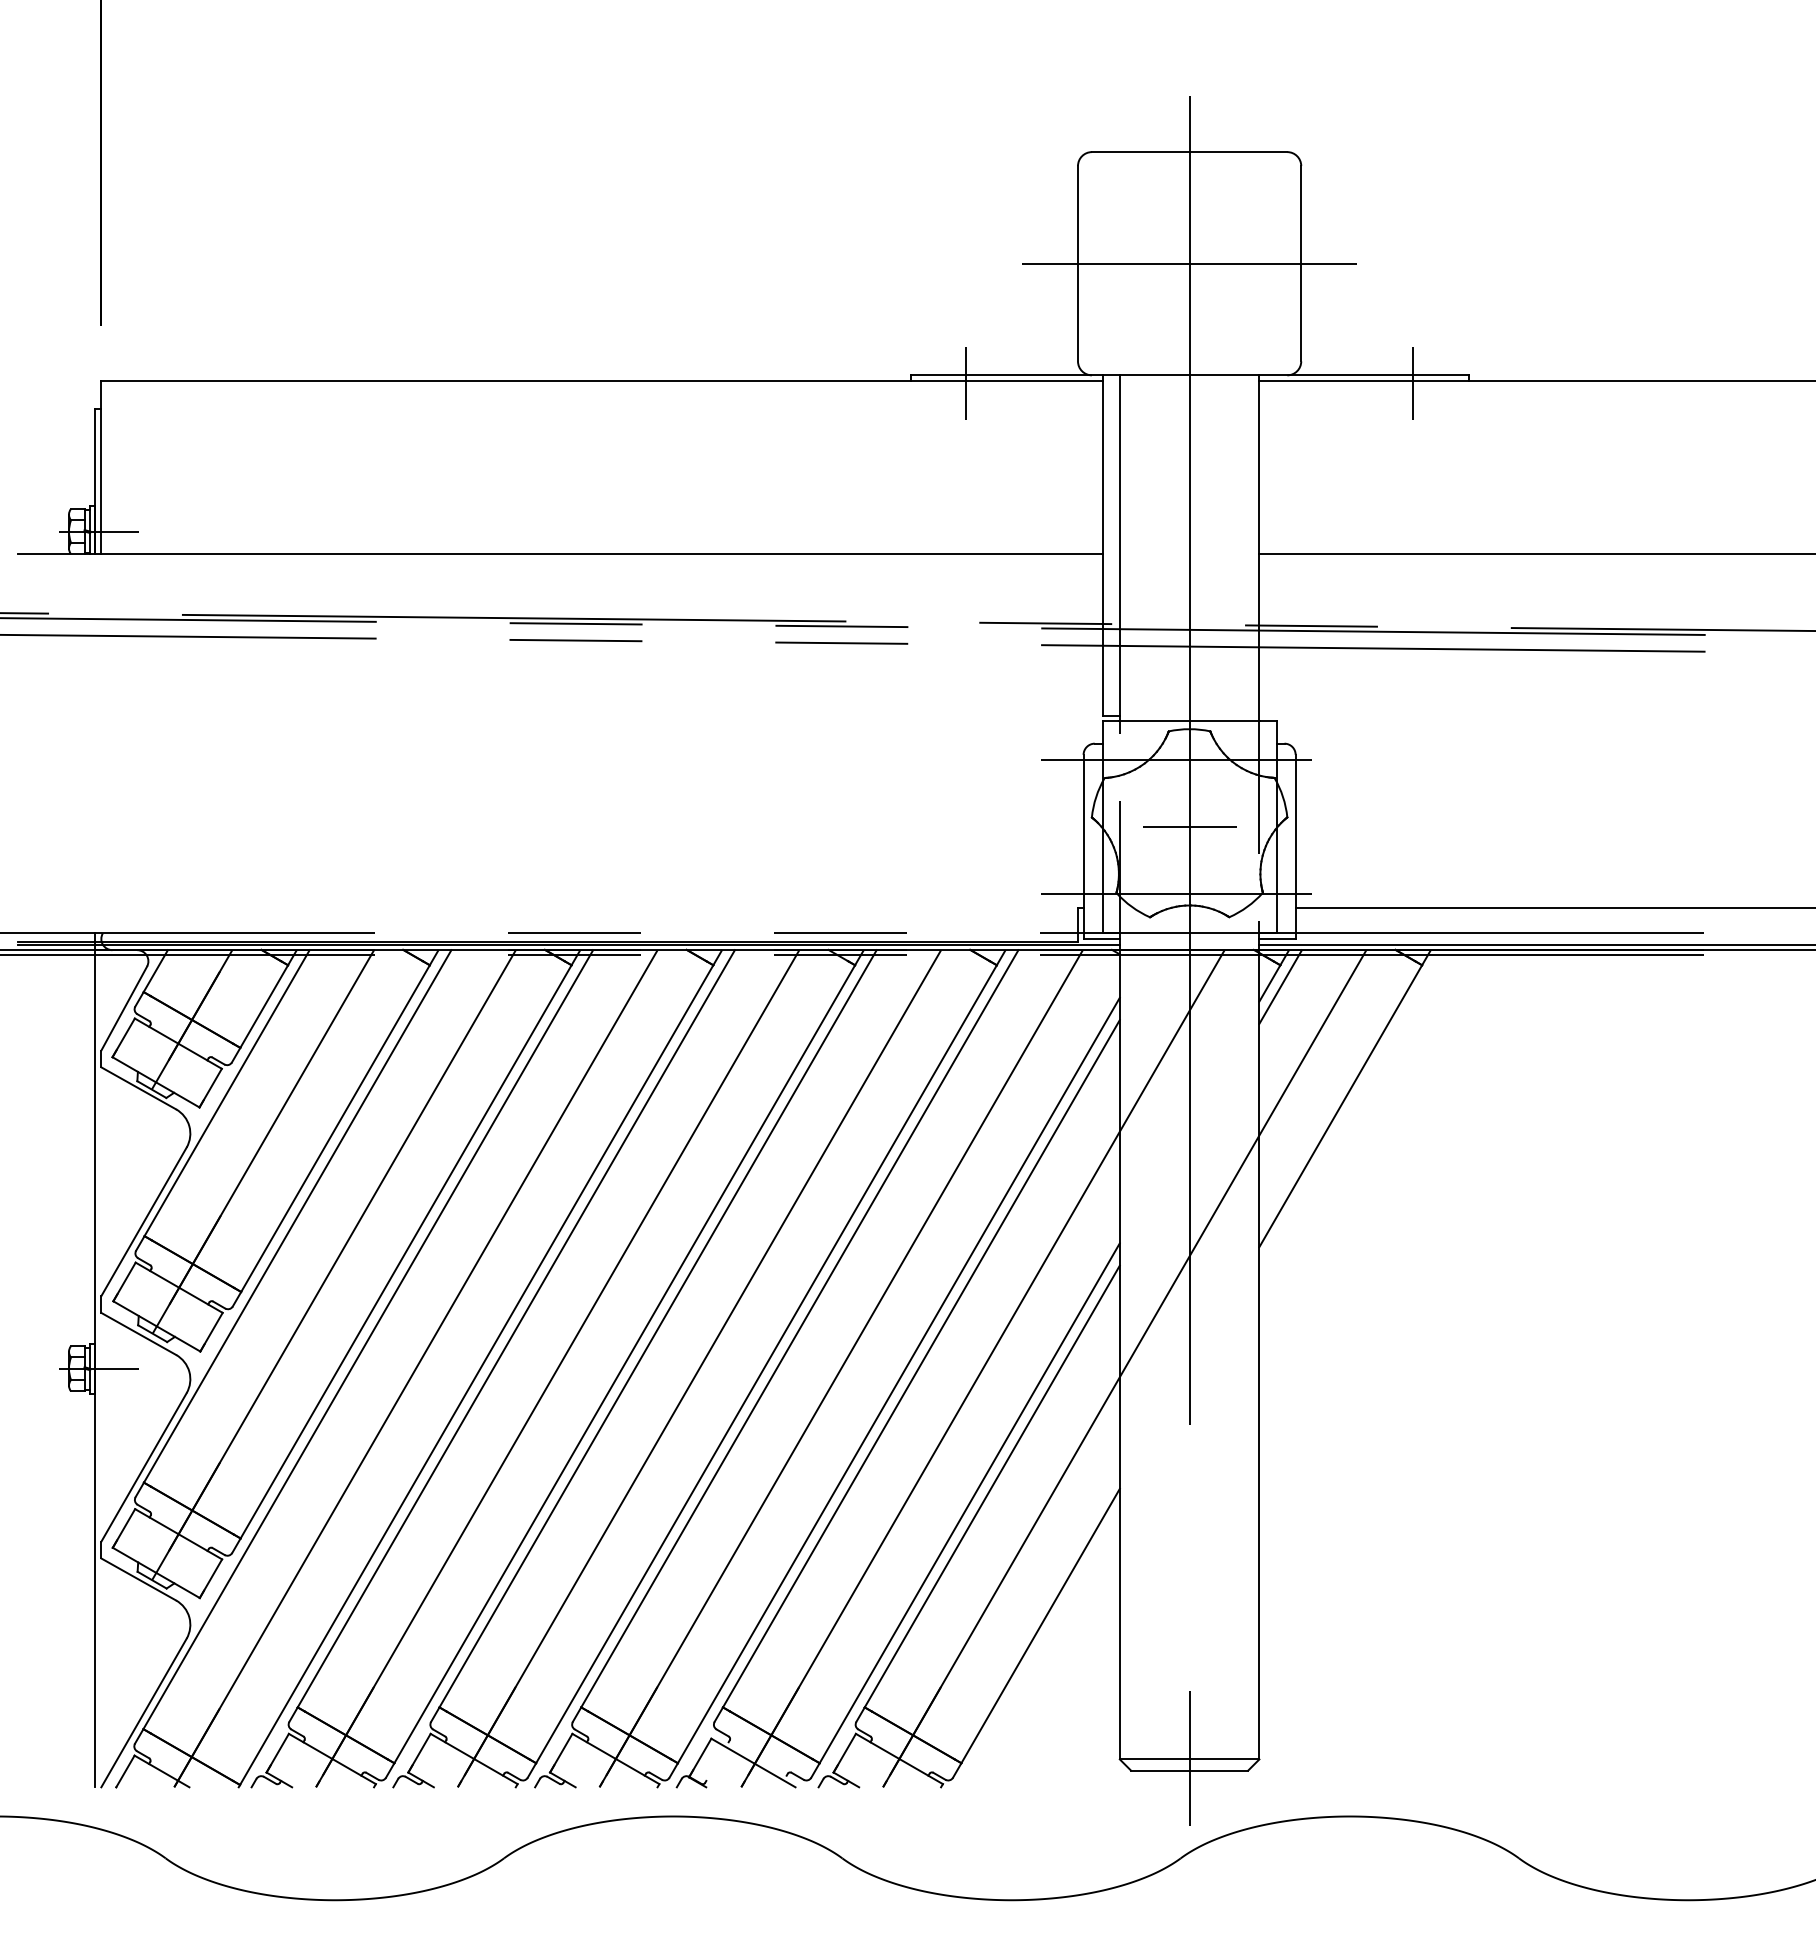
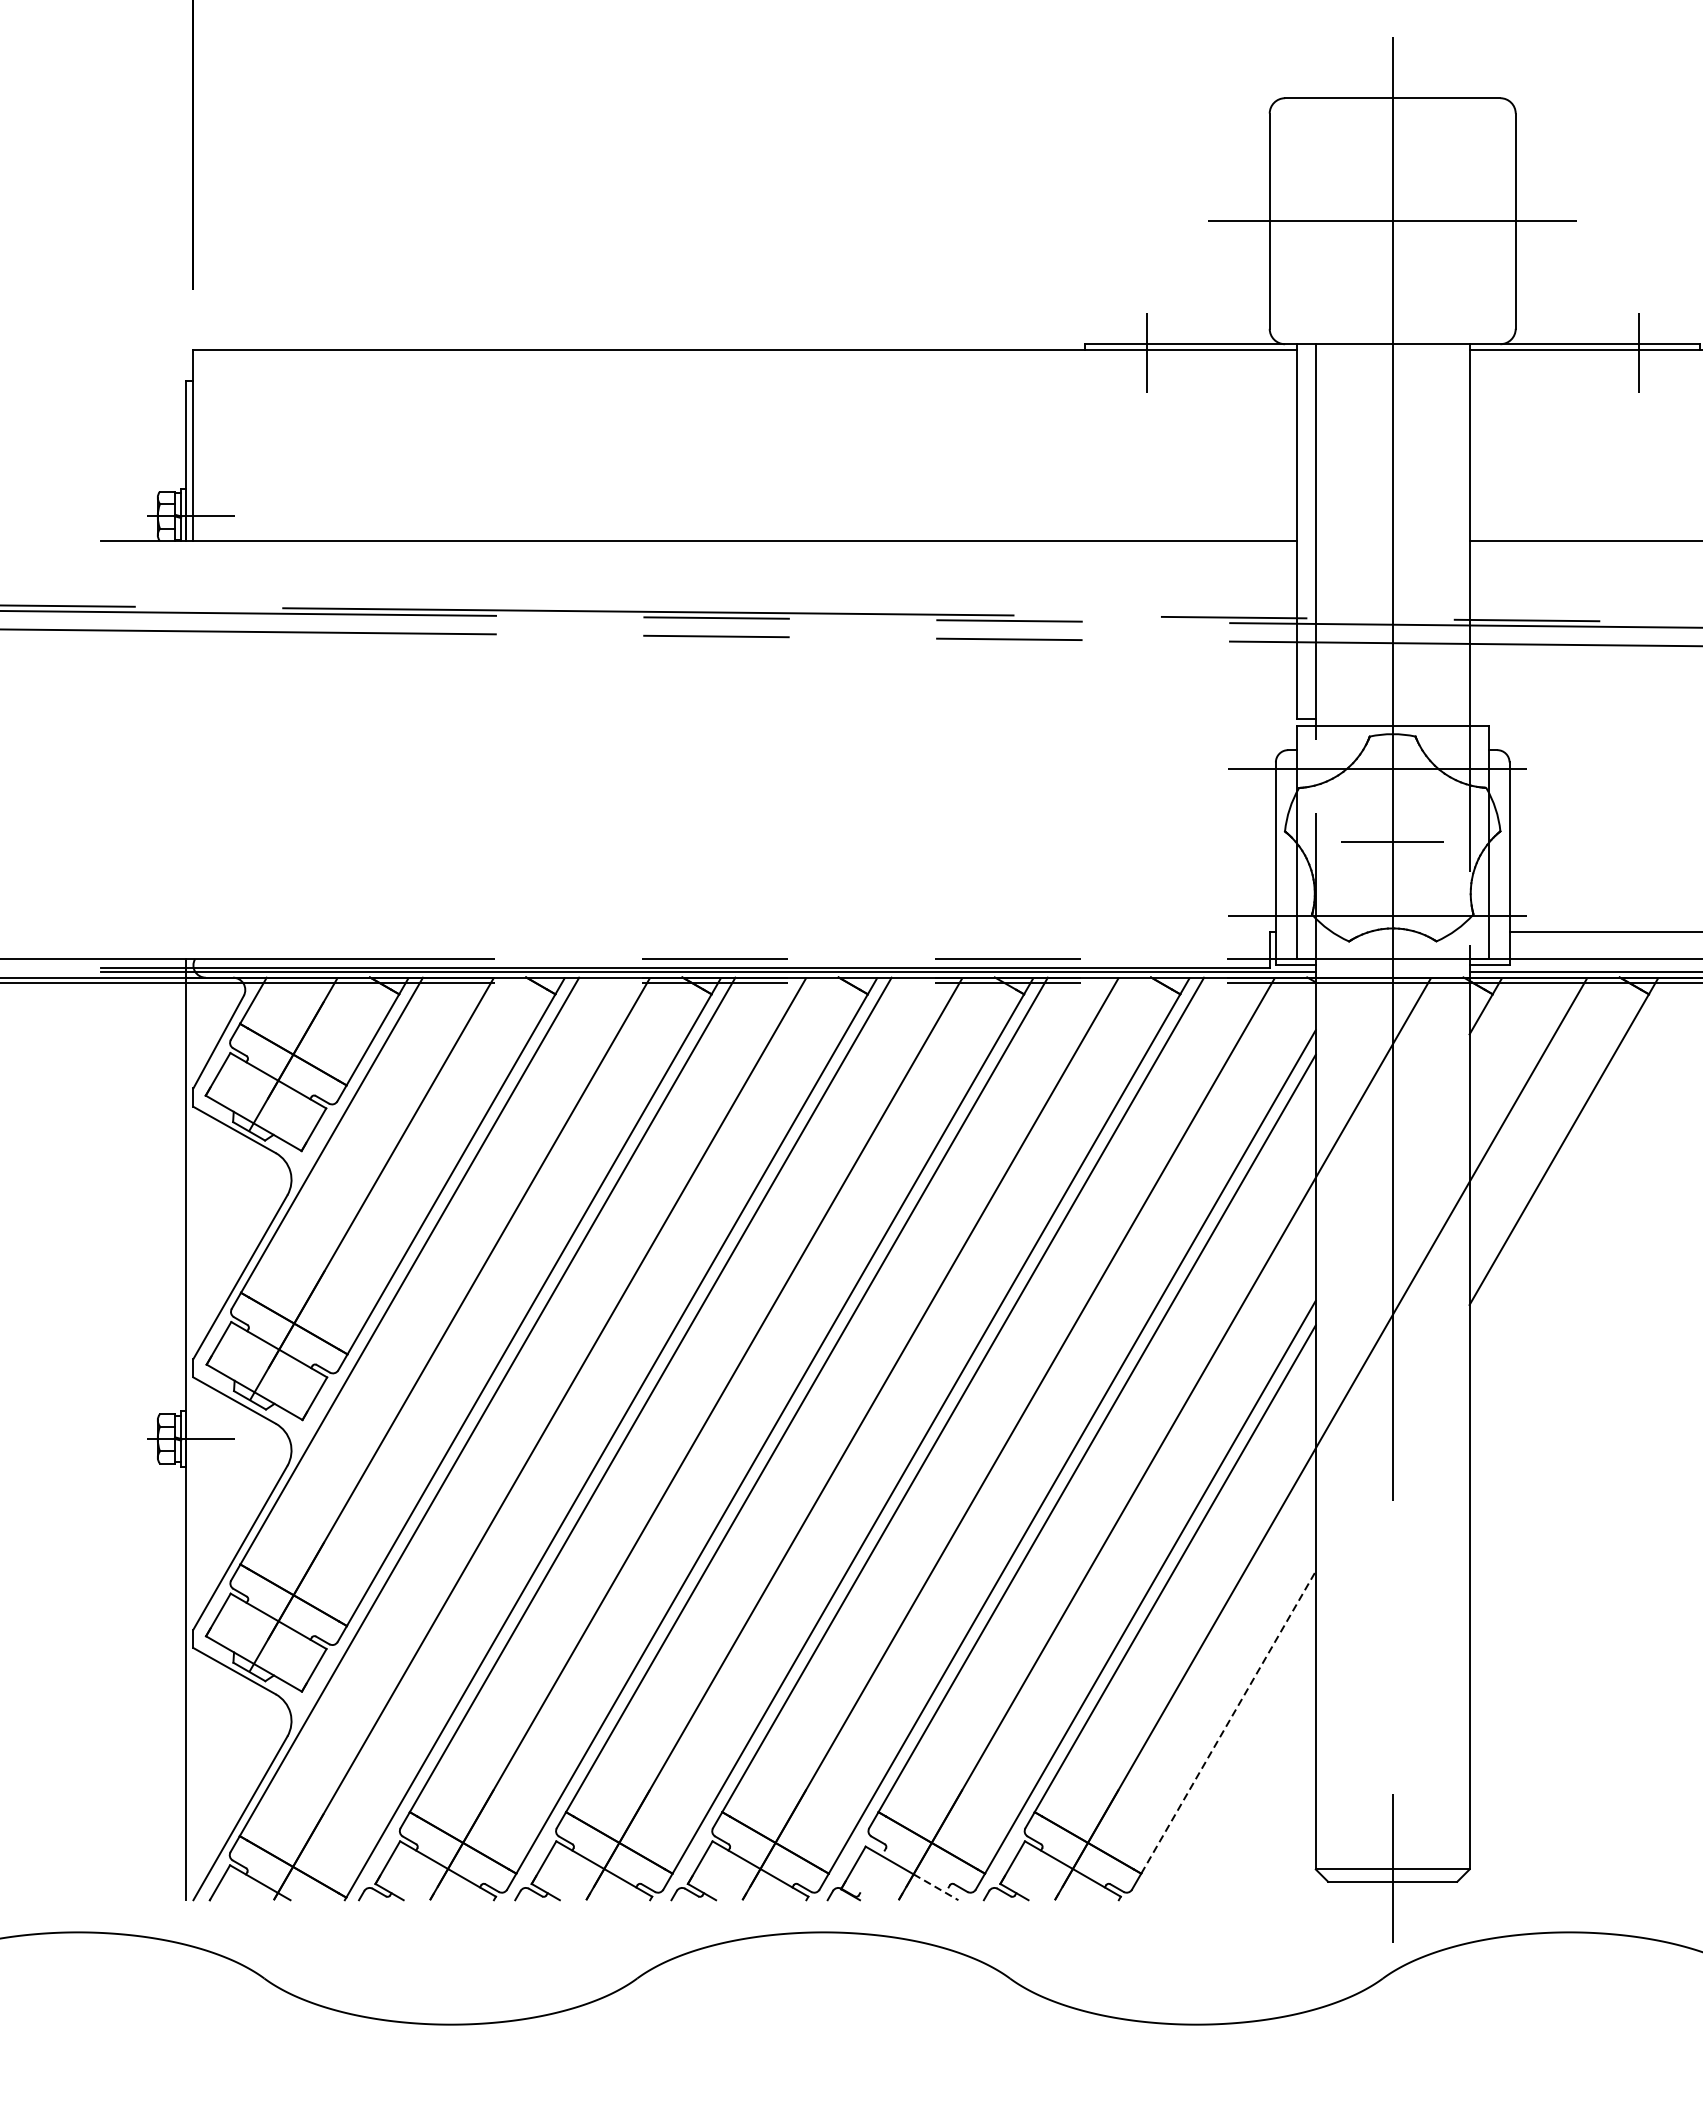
line: (1280, 986) -> (1492, 1017), removed
line: (1040, 1625) -> (1228, 1721), solid -> dashed
line: (775, 1775) -> (936, 1887), solid -> dashed

